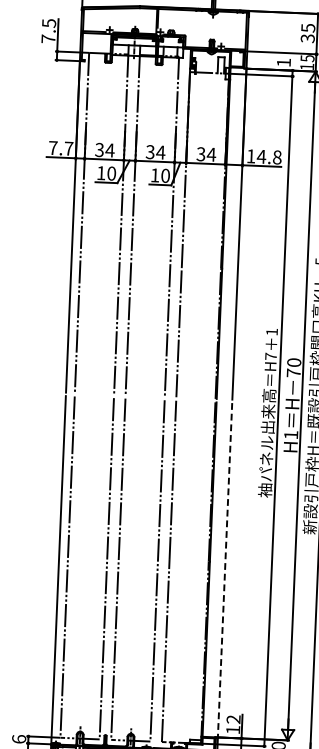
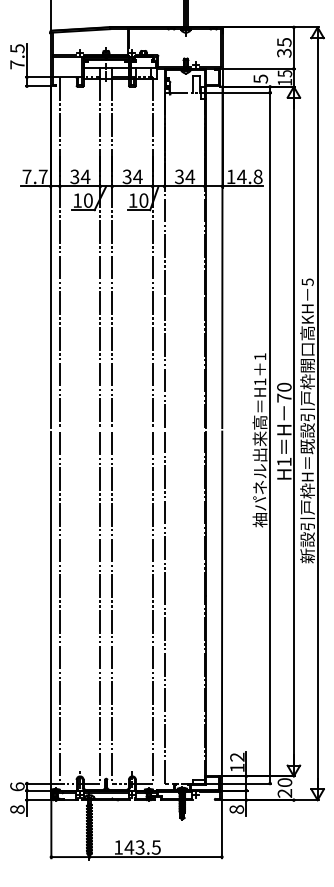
text: (283, 62) -> (260, 78), 1 -> 5
text: (271, 356) -> (260, 381), H7 -> H1
line: (225, 570) -> (222, 604), dashed -> solid

